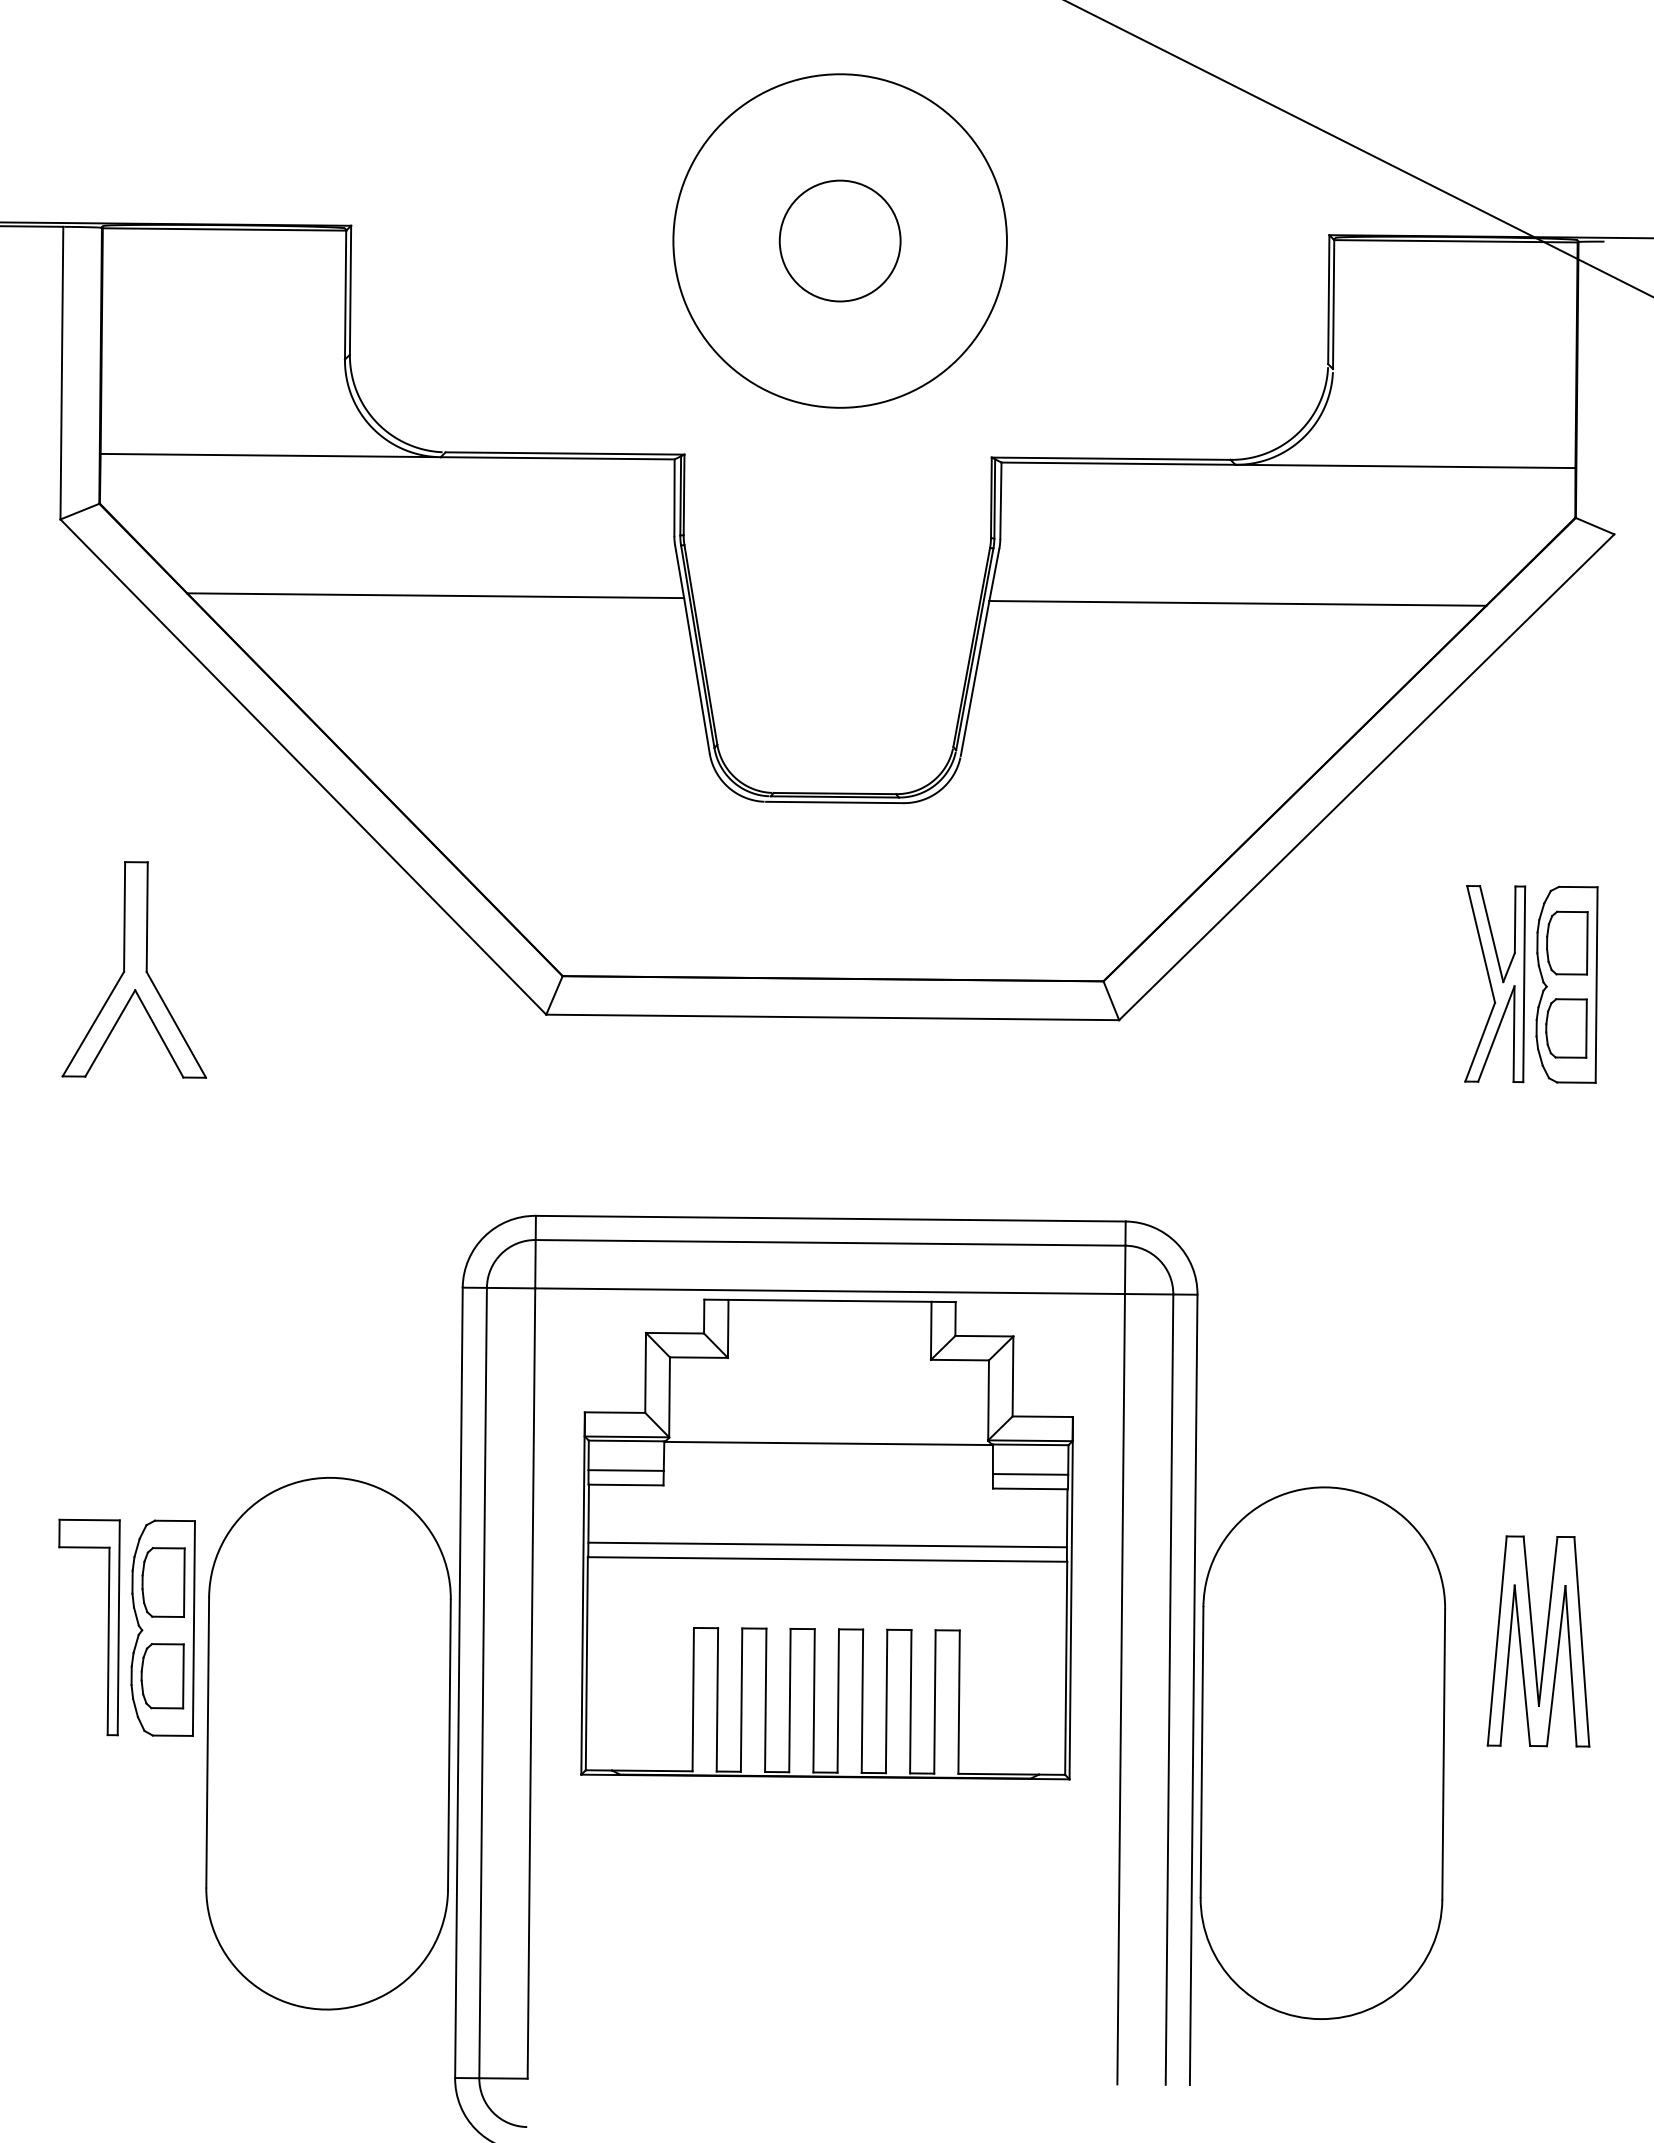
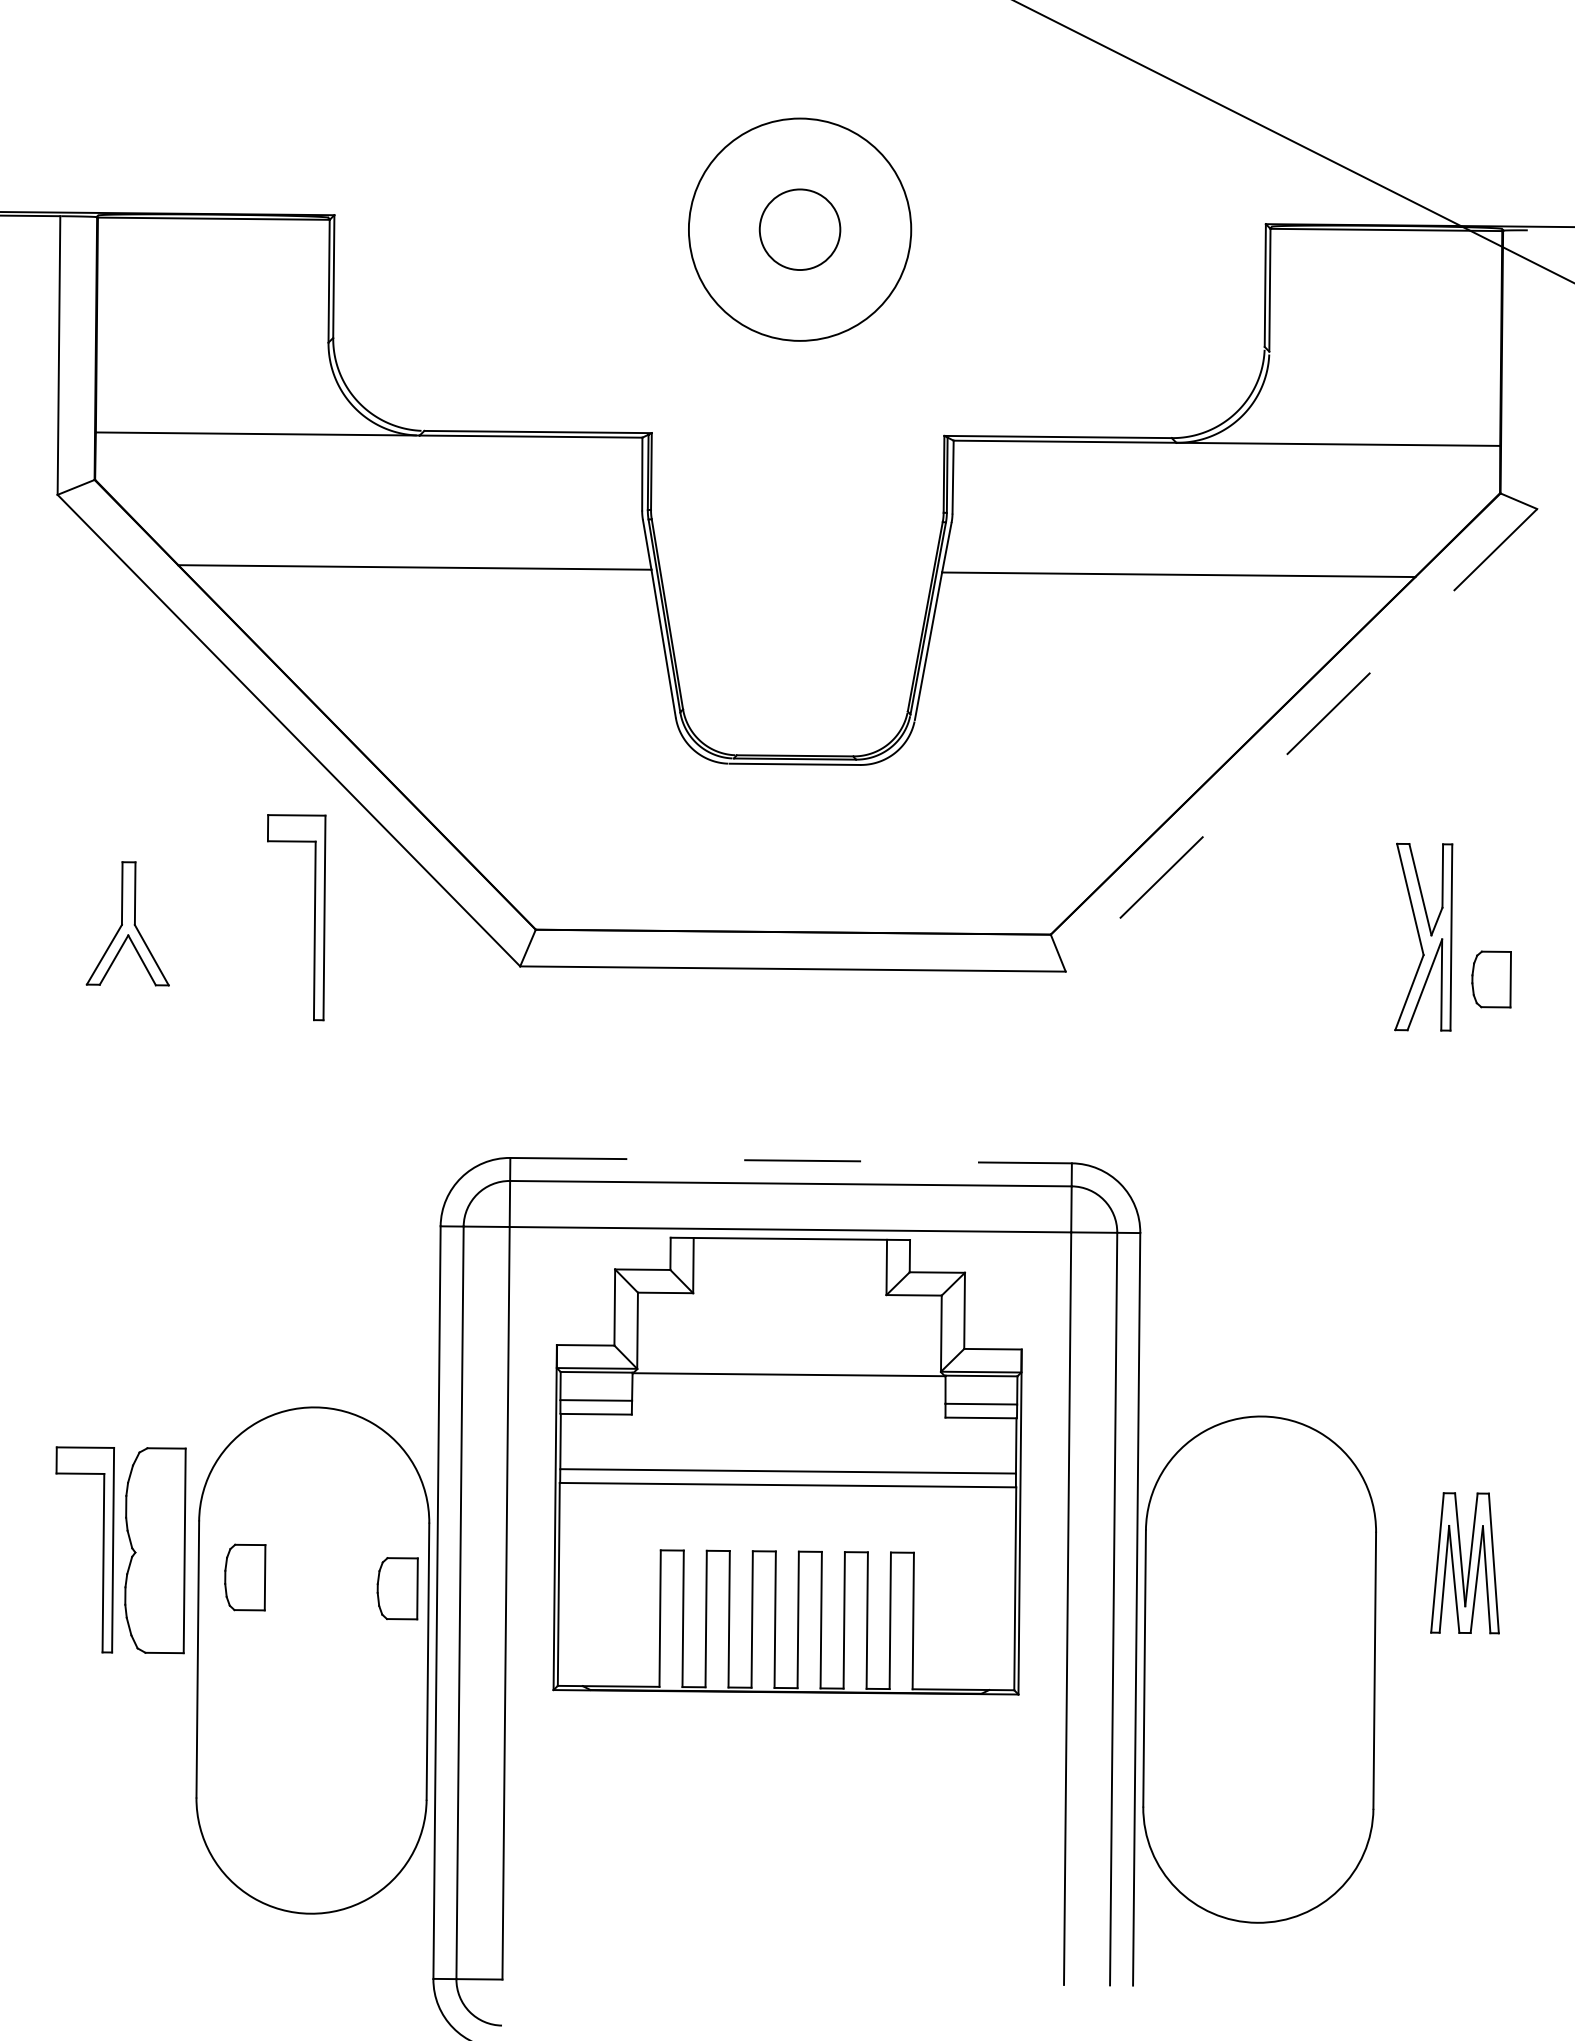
circle: (839, 240) -> (799, 229), size x0.7
circle: (839, 240) -> (799, 229), size x0.7
line: (1366, 777) -> (1301, 740), solid -> dashed
part: (329, 963) -> (313, 917), added
part: (133, 969) -> (127, 923), size x0.6
part: (1566, 984) -> (1491, 937), removed
line: (830, 1218) -> (790, 1160), solid -> dashed
part: (163, 1582) -> (245, 1577), moved
part: (1538, 1641) -> (1464, 1563), size x0.7
part: (162, 1676) -> (397, 1588), moved

